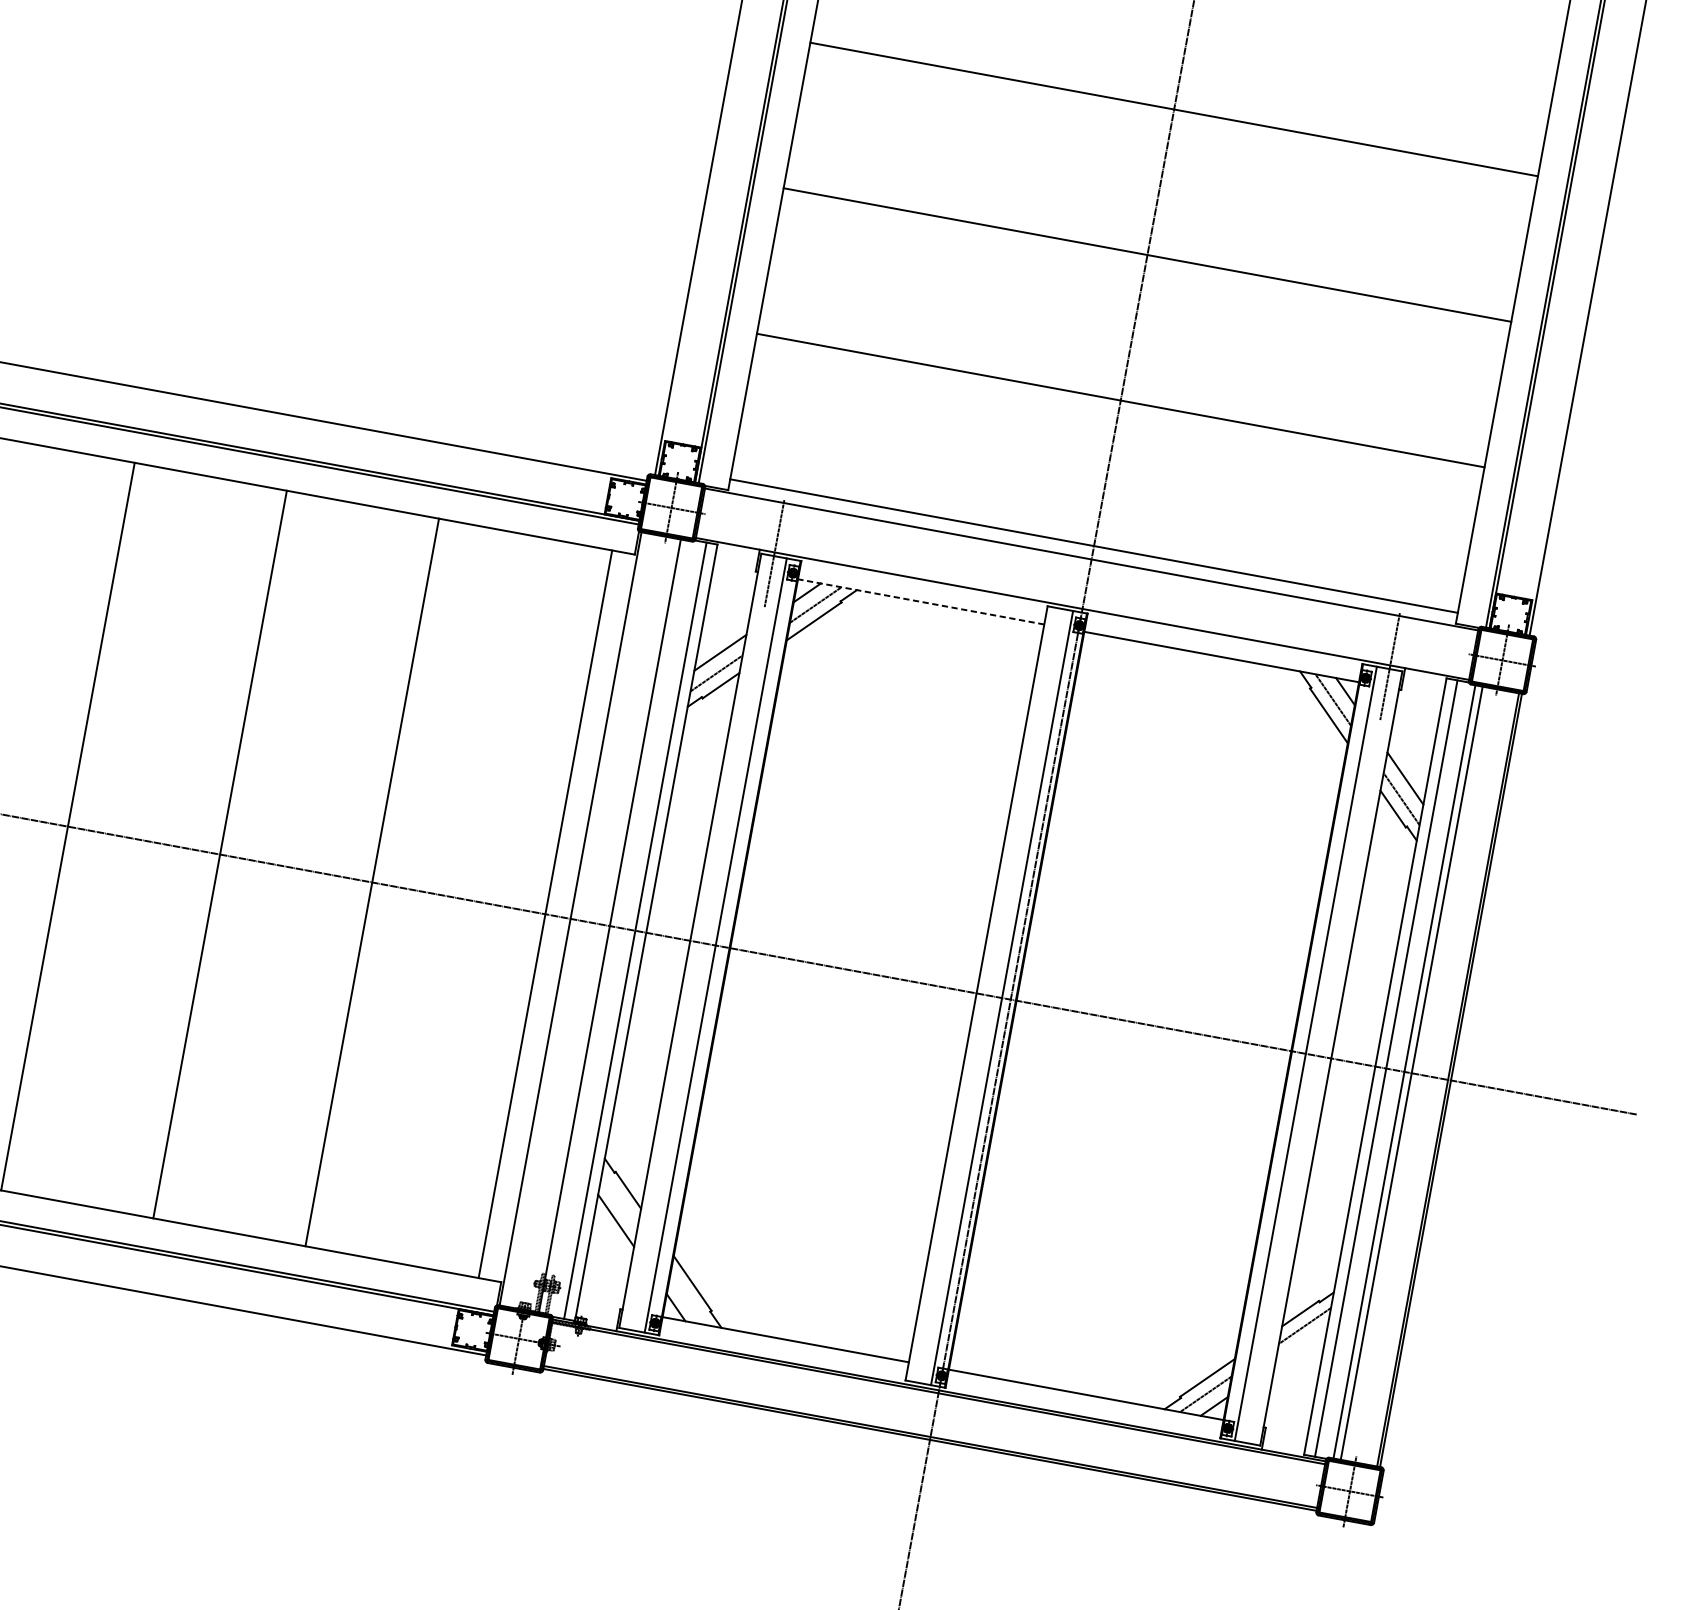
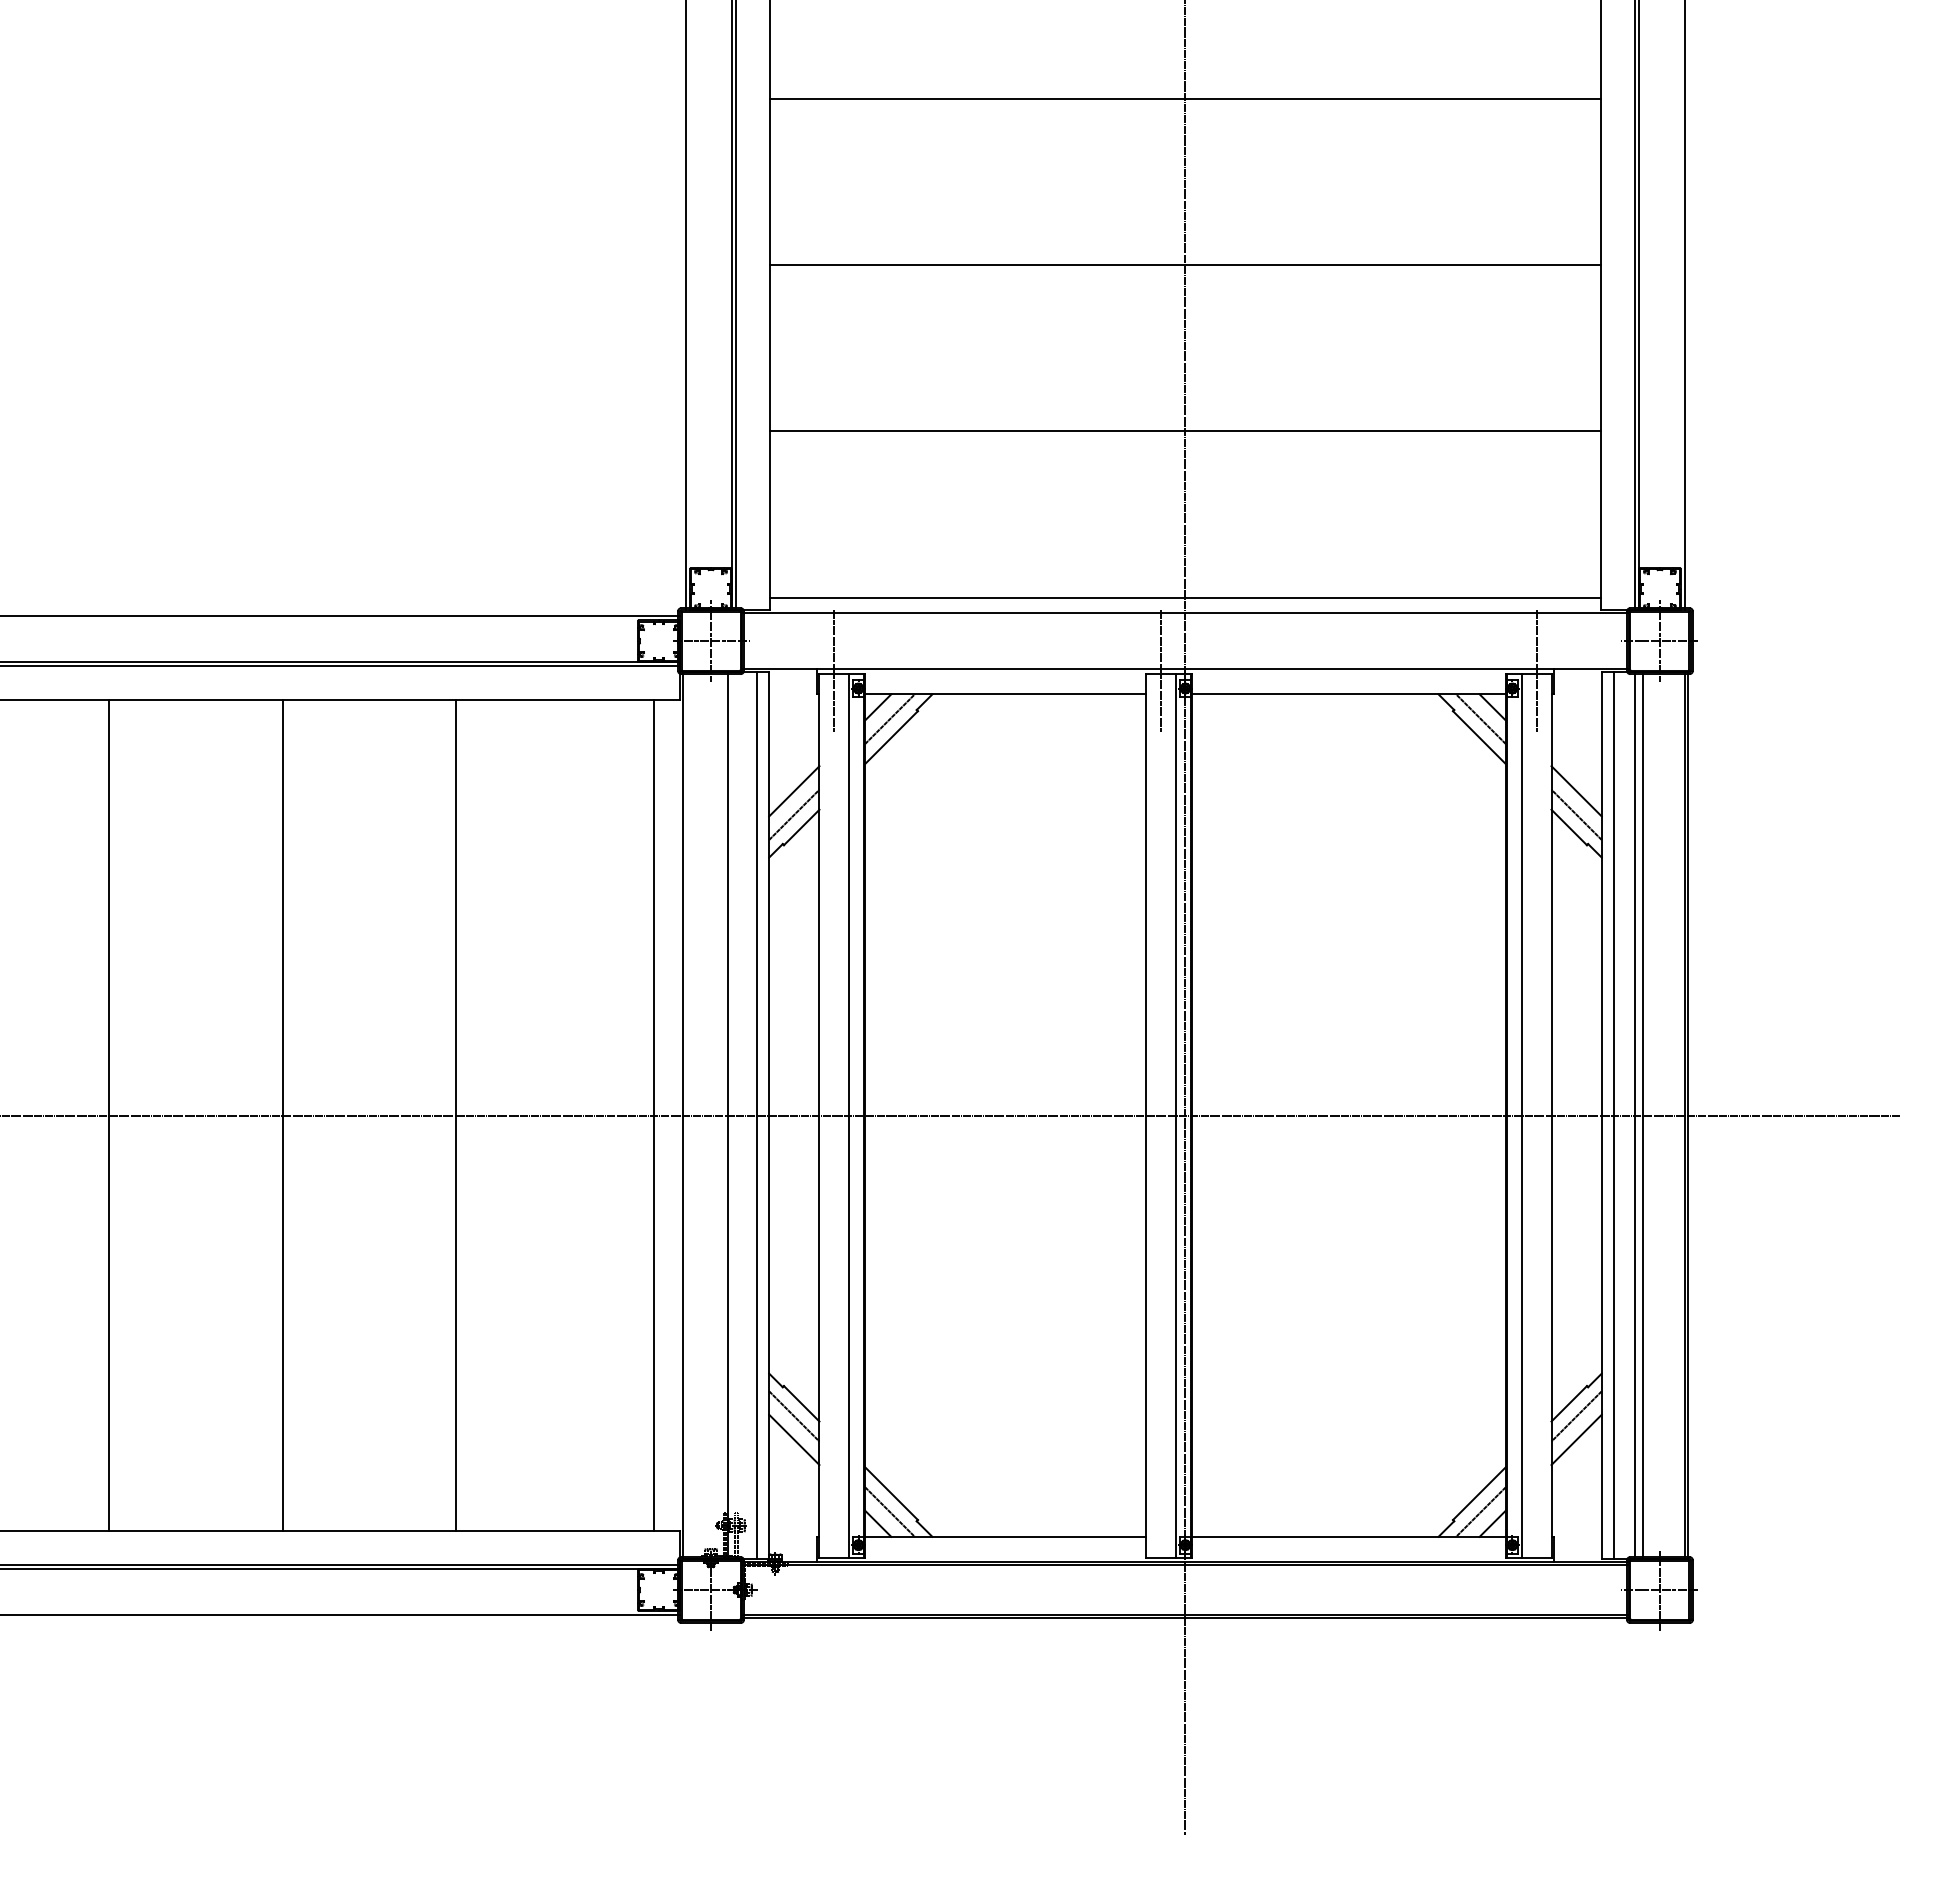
line: (920, 602) -> (1005, 694), dashed -> solid
line: (1060, 605) -> (1160, 670), added
line: (620, 1200) -> (794, 1416), added
line: (687, 1298) -> (889, 1511), added
line: (1301, 1346) -> (1576, 1439), added

